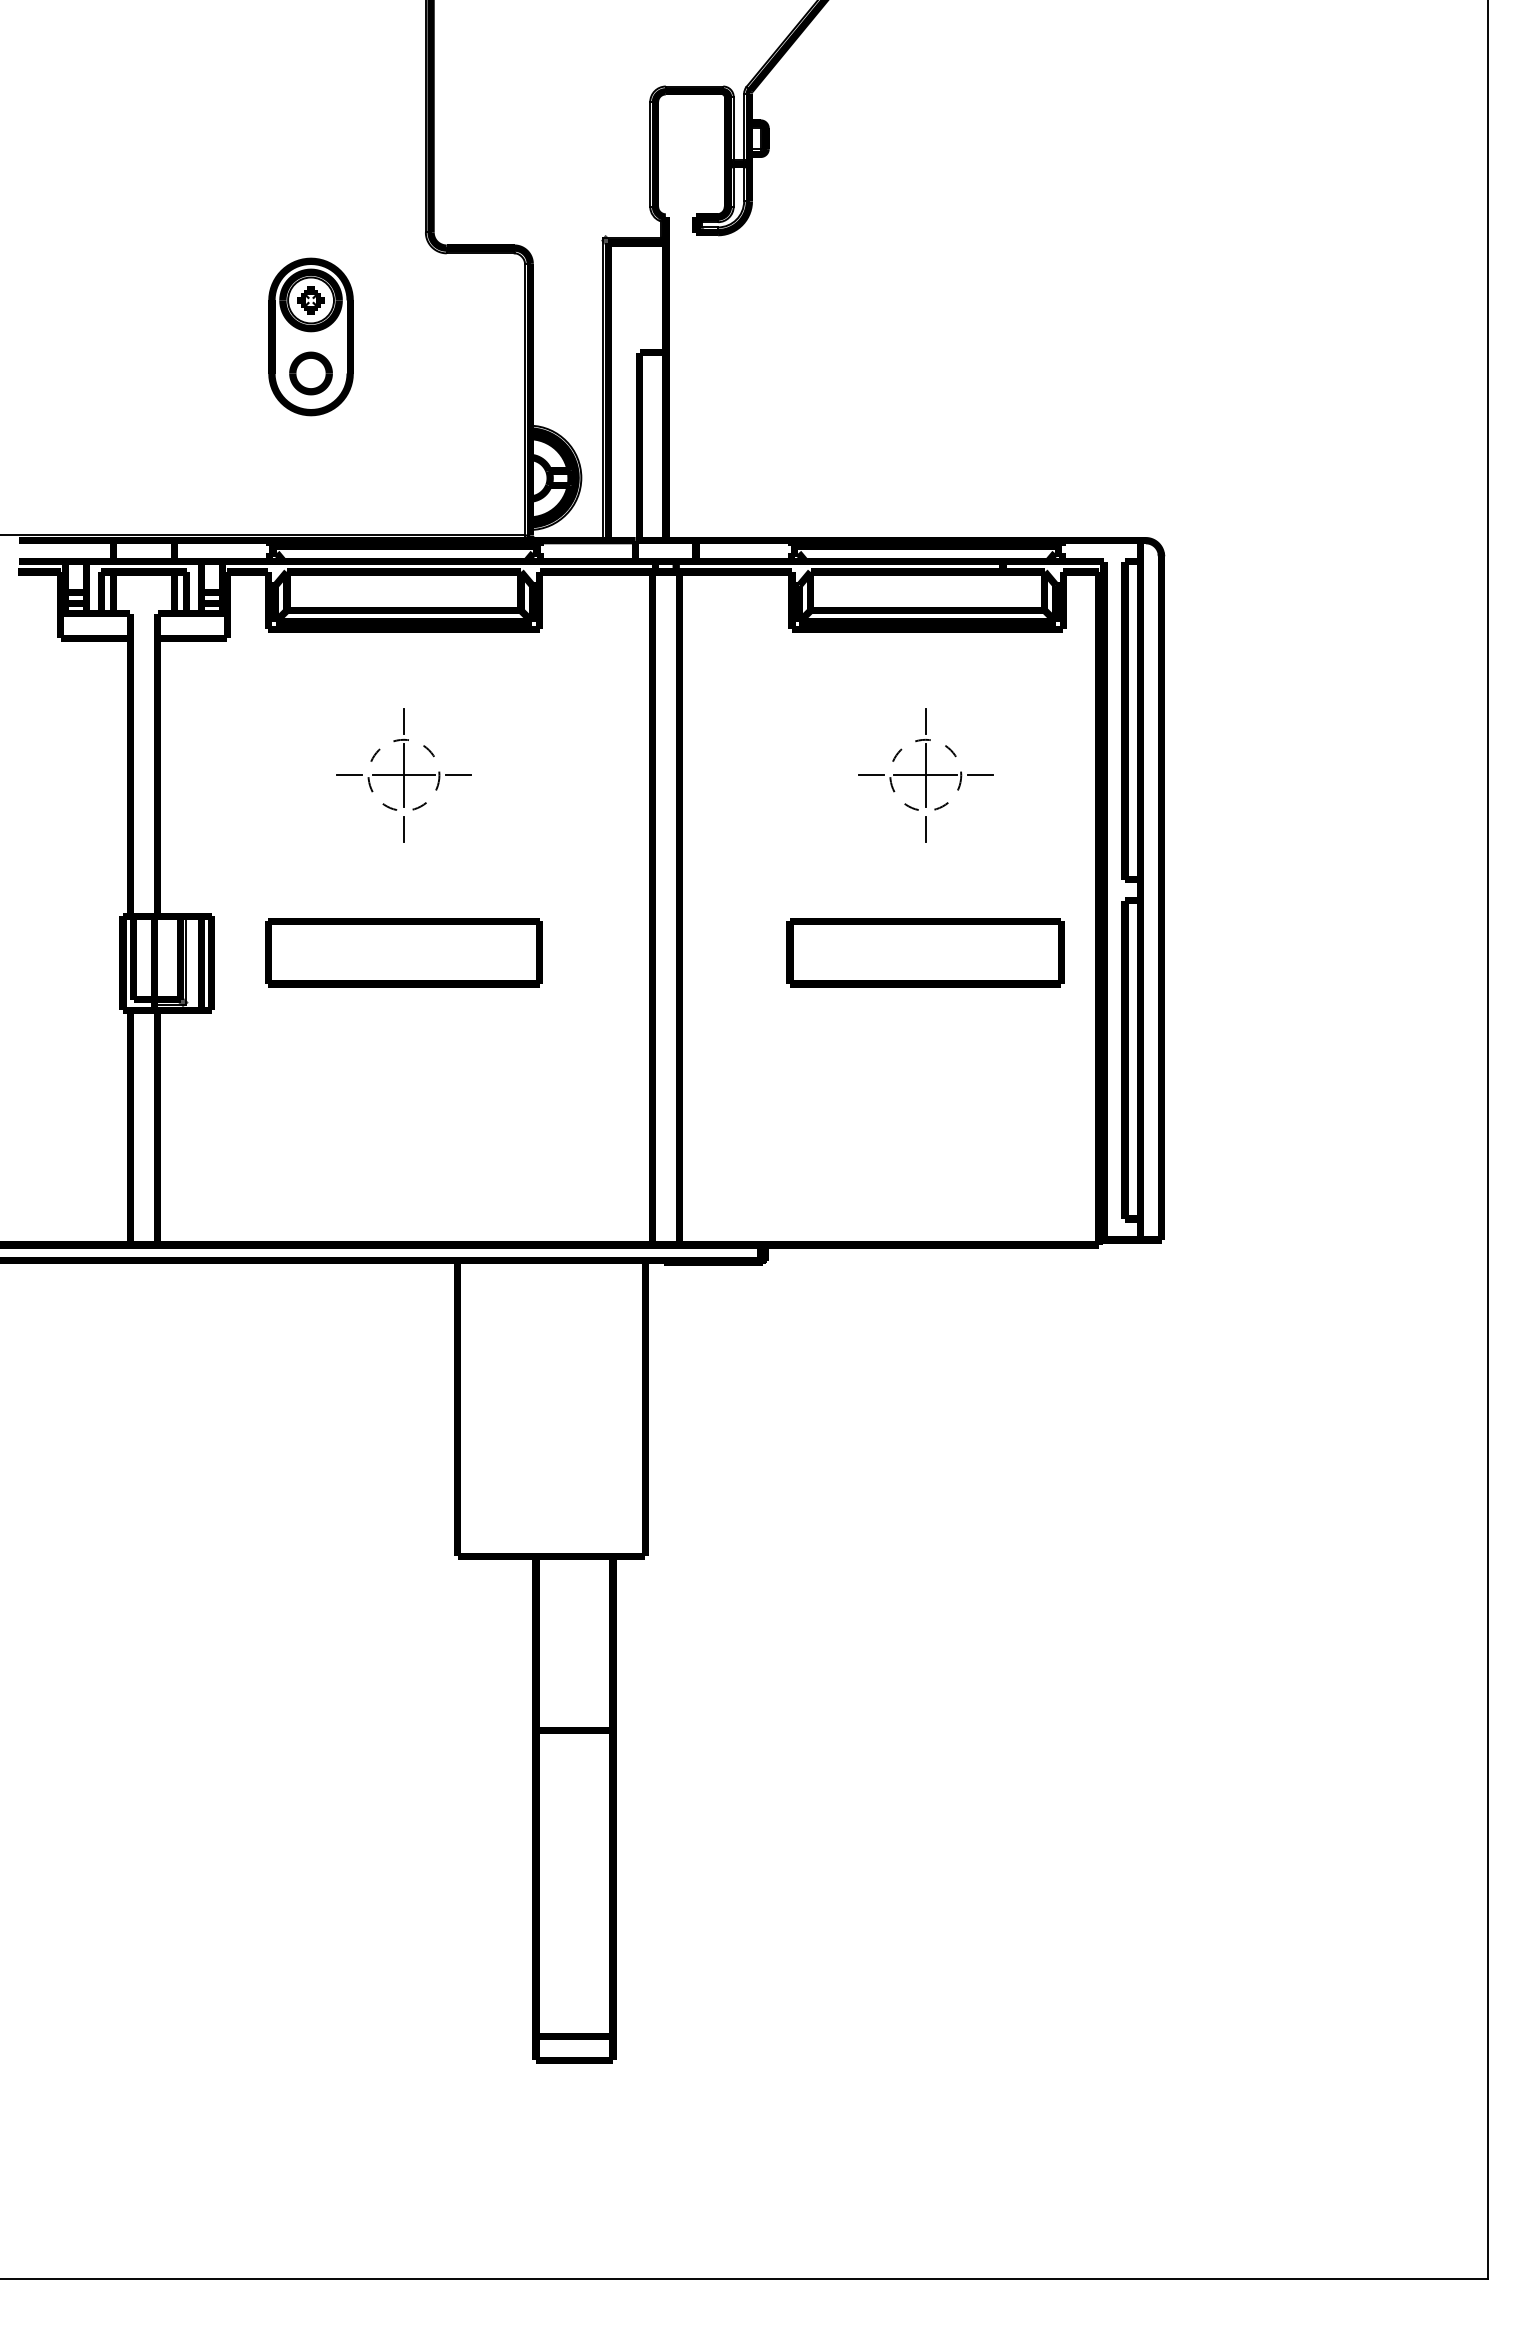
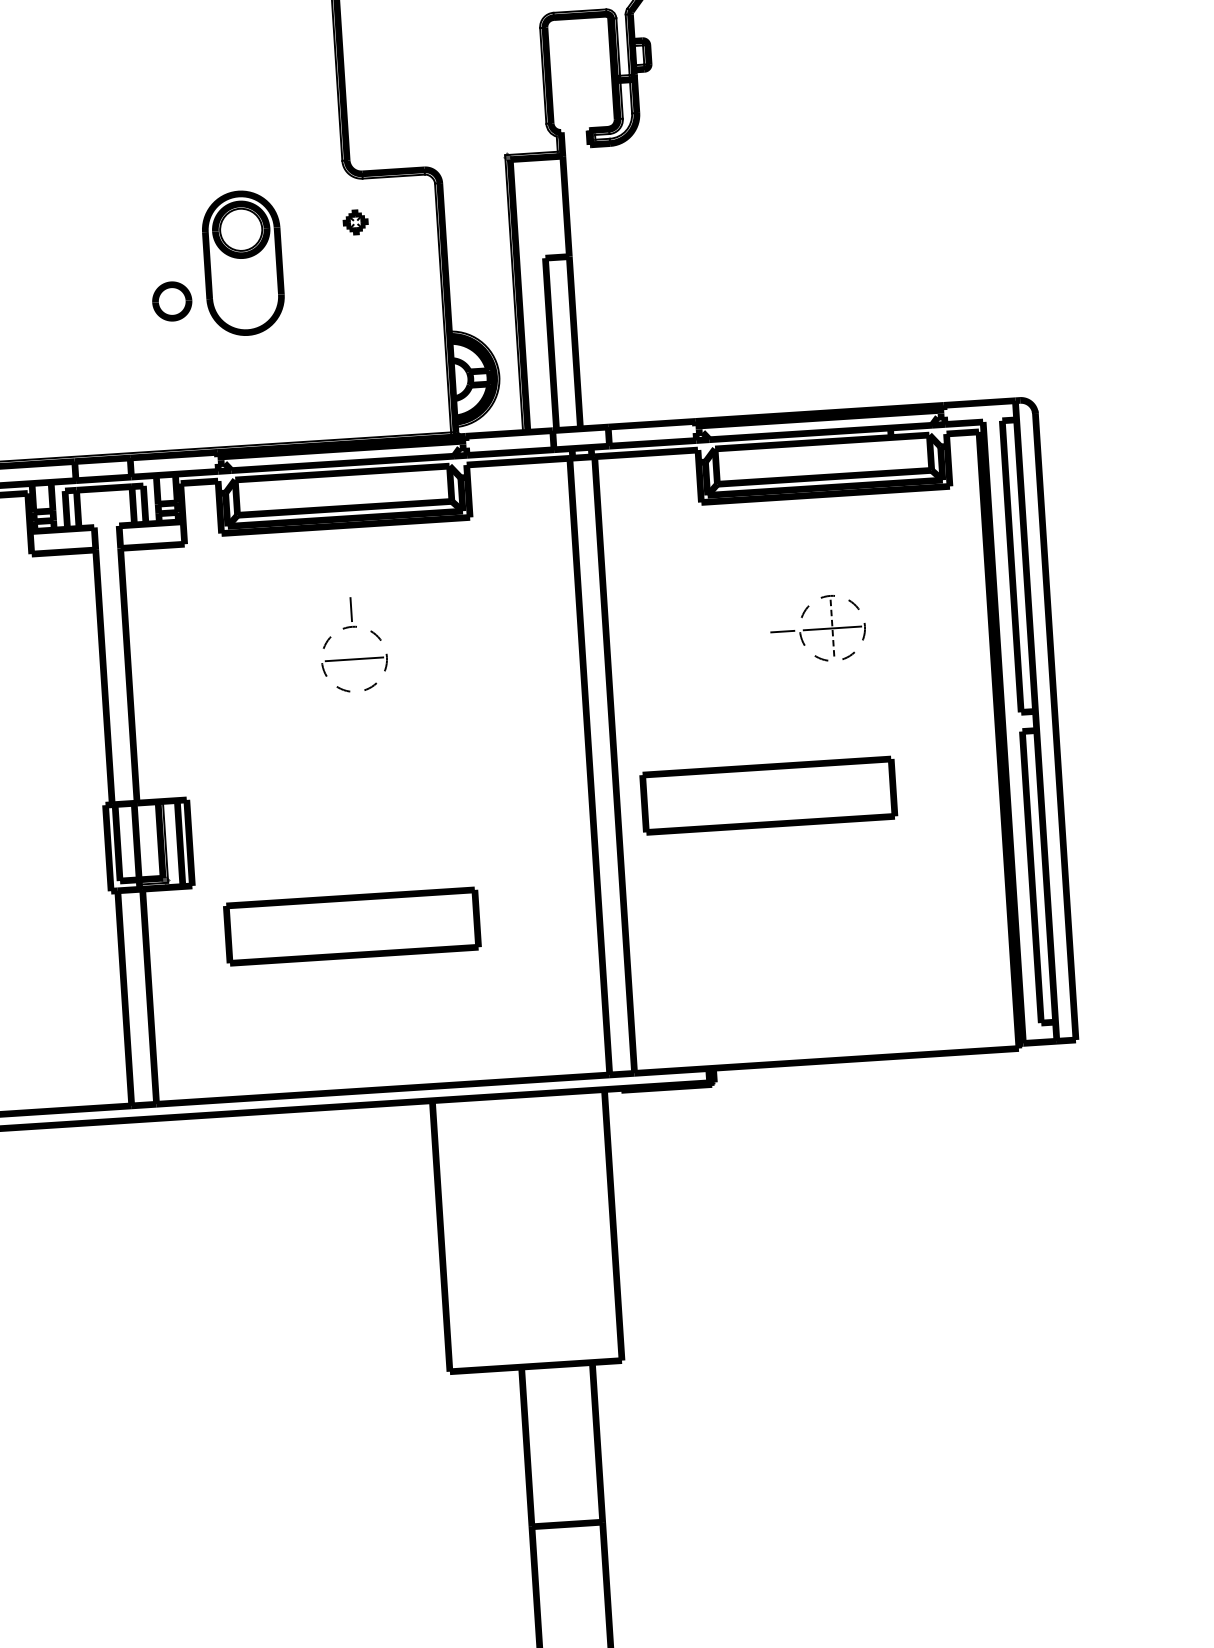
part: (310, 300) -> (355, 222), moved
part: (310, 373) -> (171, 301), moved
line: (925, 720) -> (828, 578), removed
line: (403, 774) -> (353, 658), removed
line: (349, 775) -> (304, 662), removed
line: (457, 775) -> (403, 656), removed
line: (925, 775) -> (832, 628), solid -> dashed
line: (979, 775) -> (881, 625), removed
line: (403, 829) -> (357, 709), removed
line: (925, 829) -> (835, 678), removed
part: (403, 952) -> (351, 926), moved
part: (925, 952) -> (768, 795), moved

